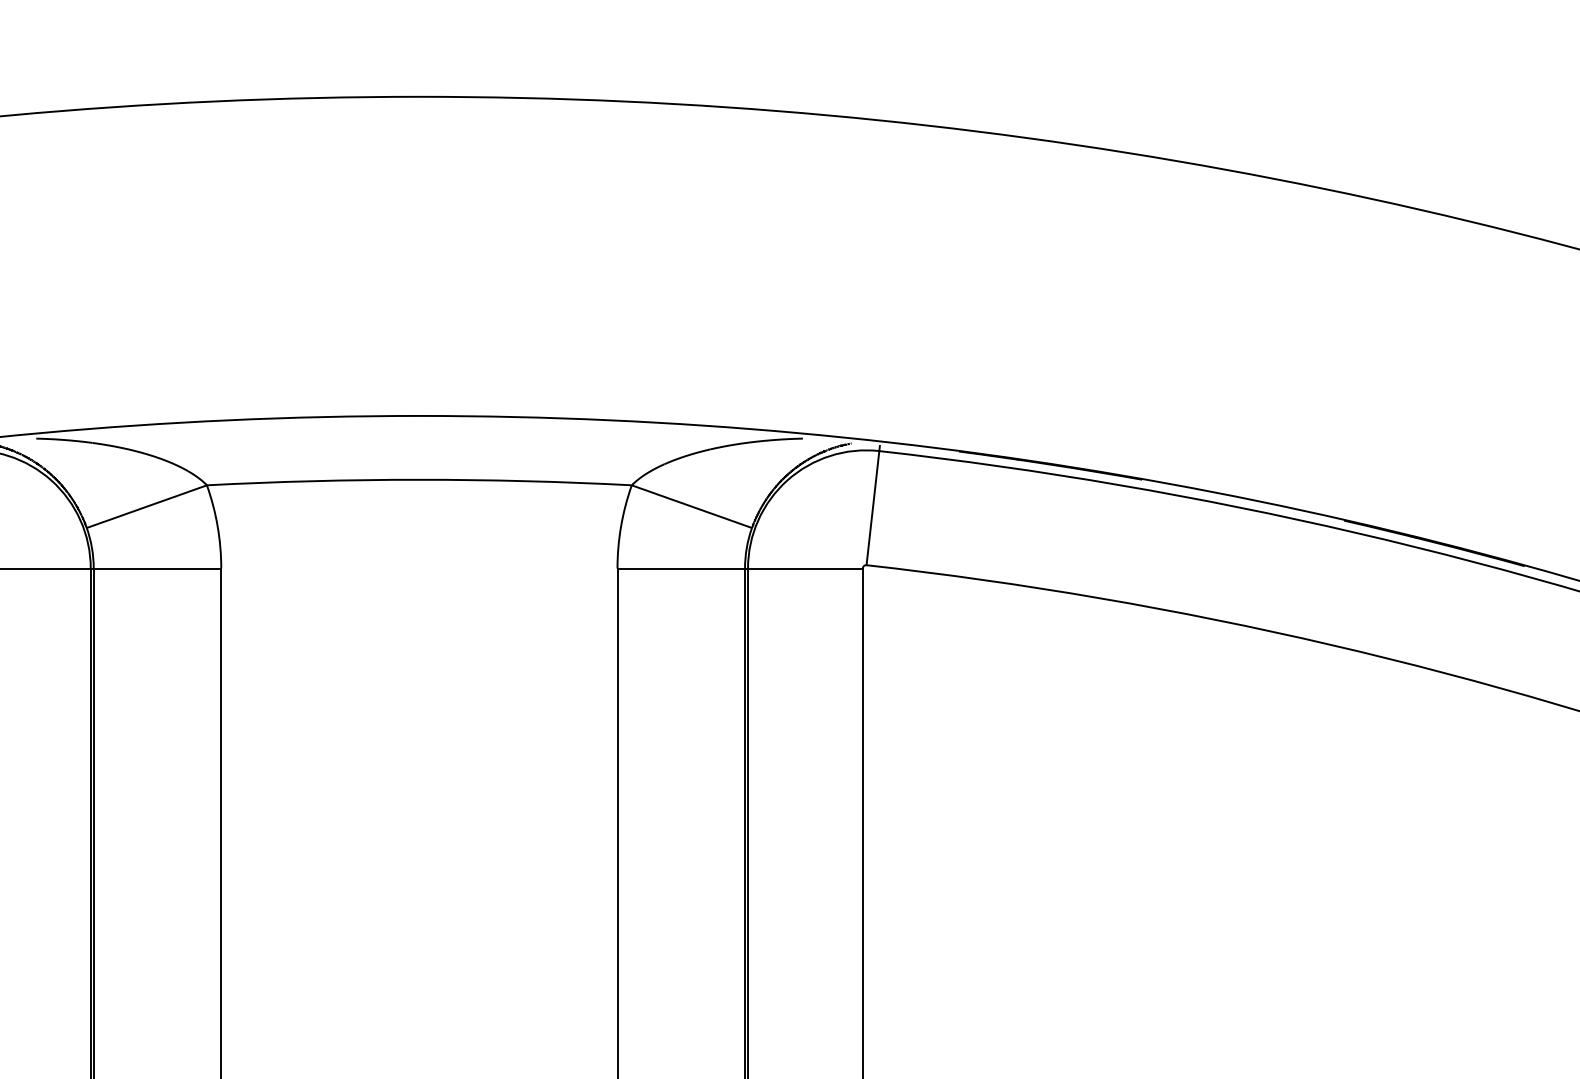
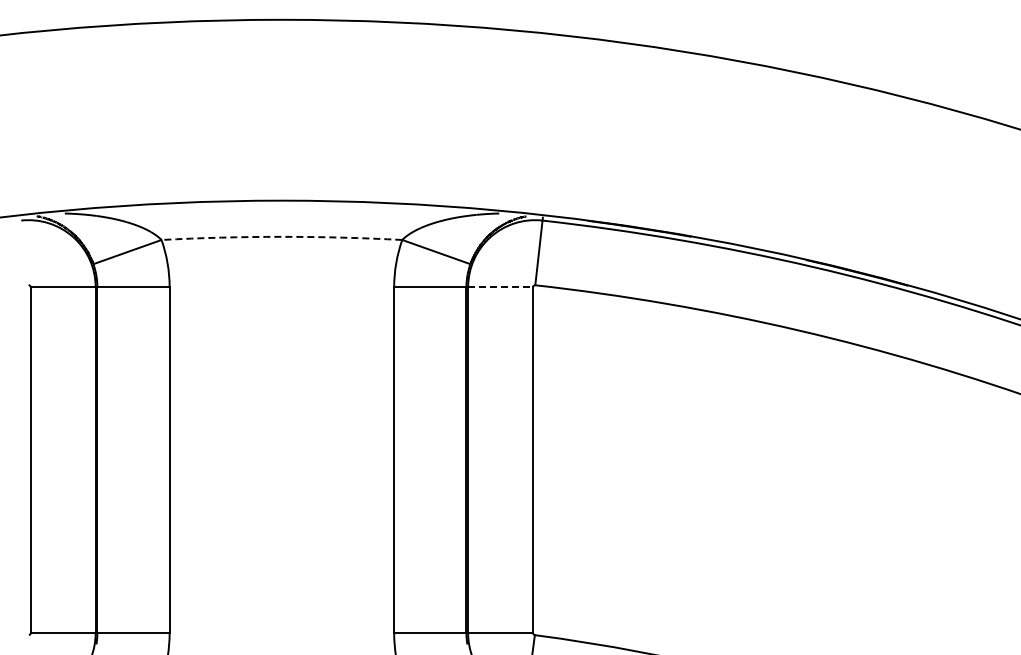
arc: (418, 479) -> (281, 236), solid -> dashed
line: (805, 569) -> (500, 287), solid -> dashed

